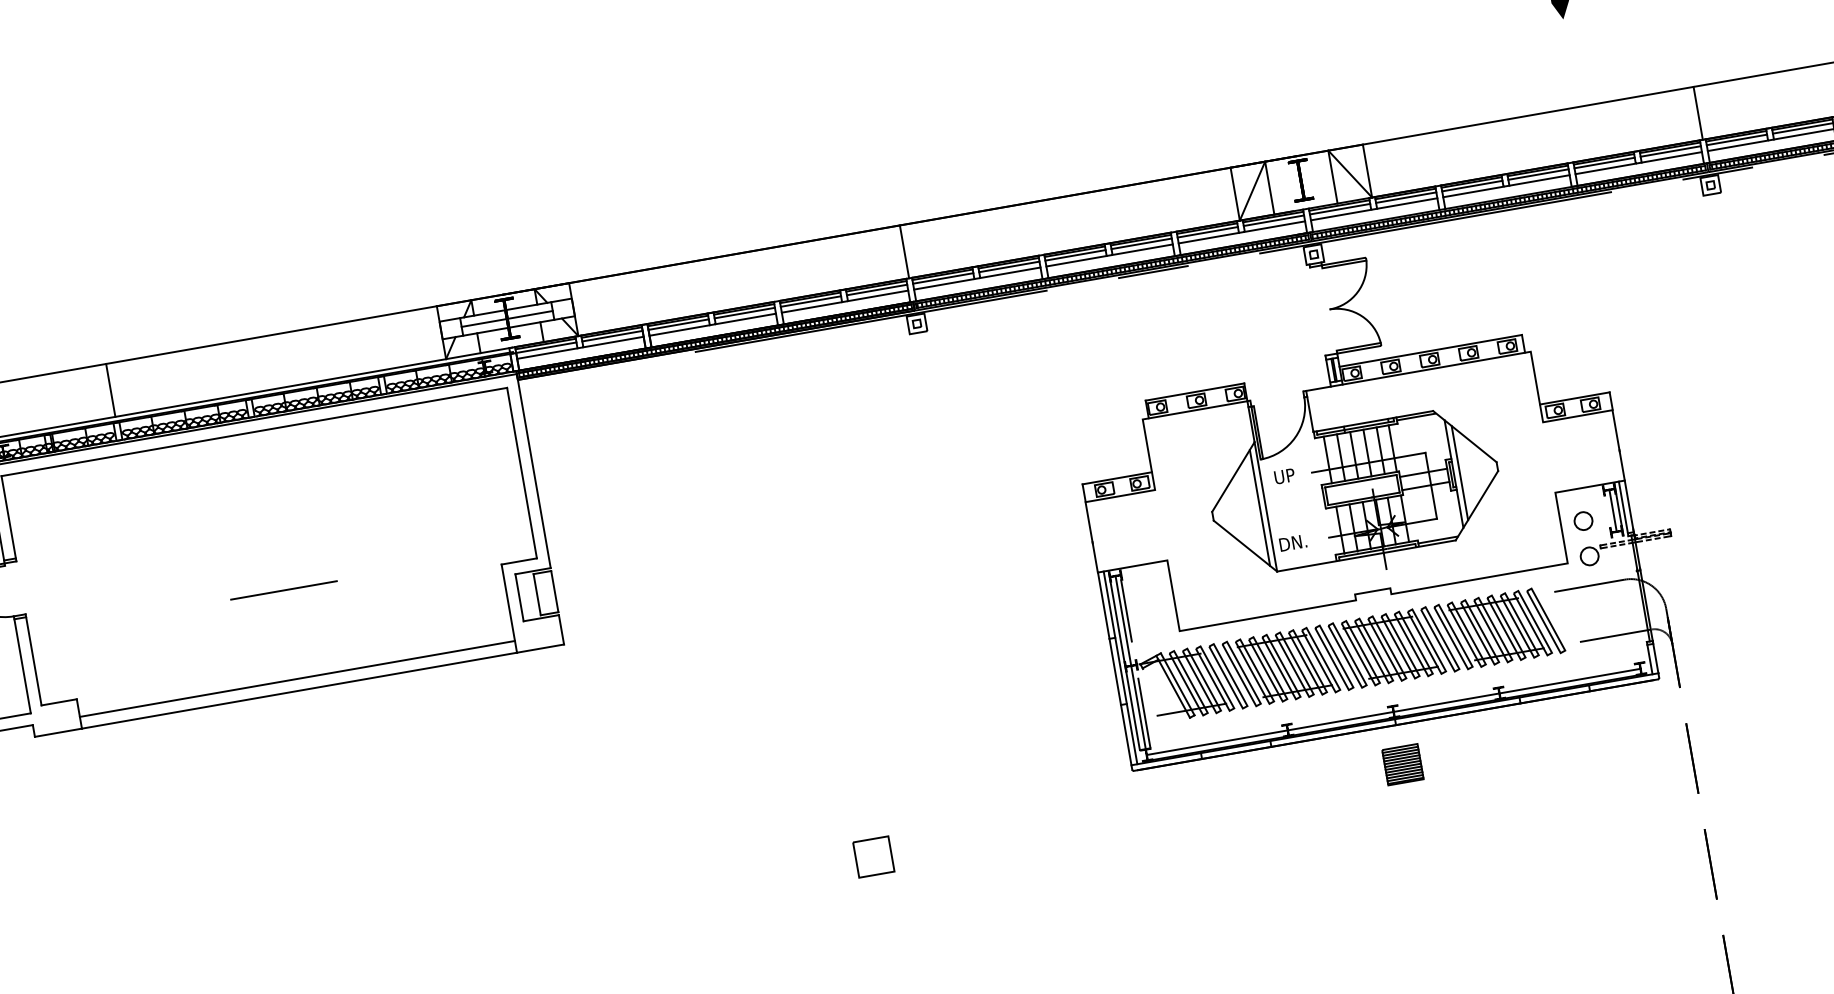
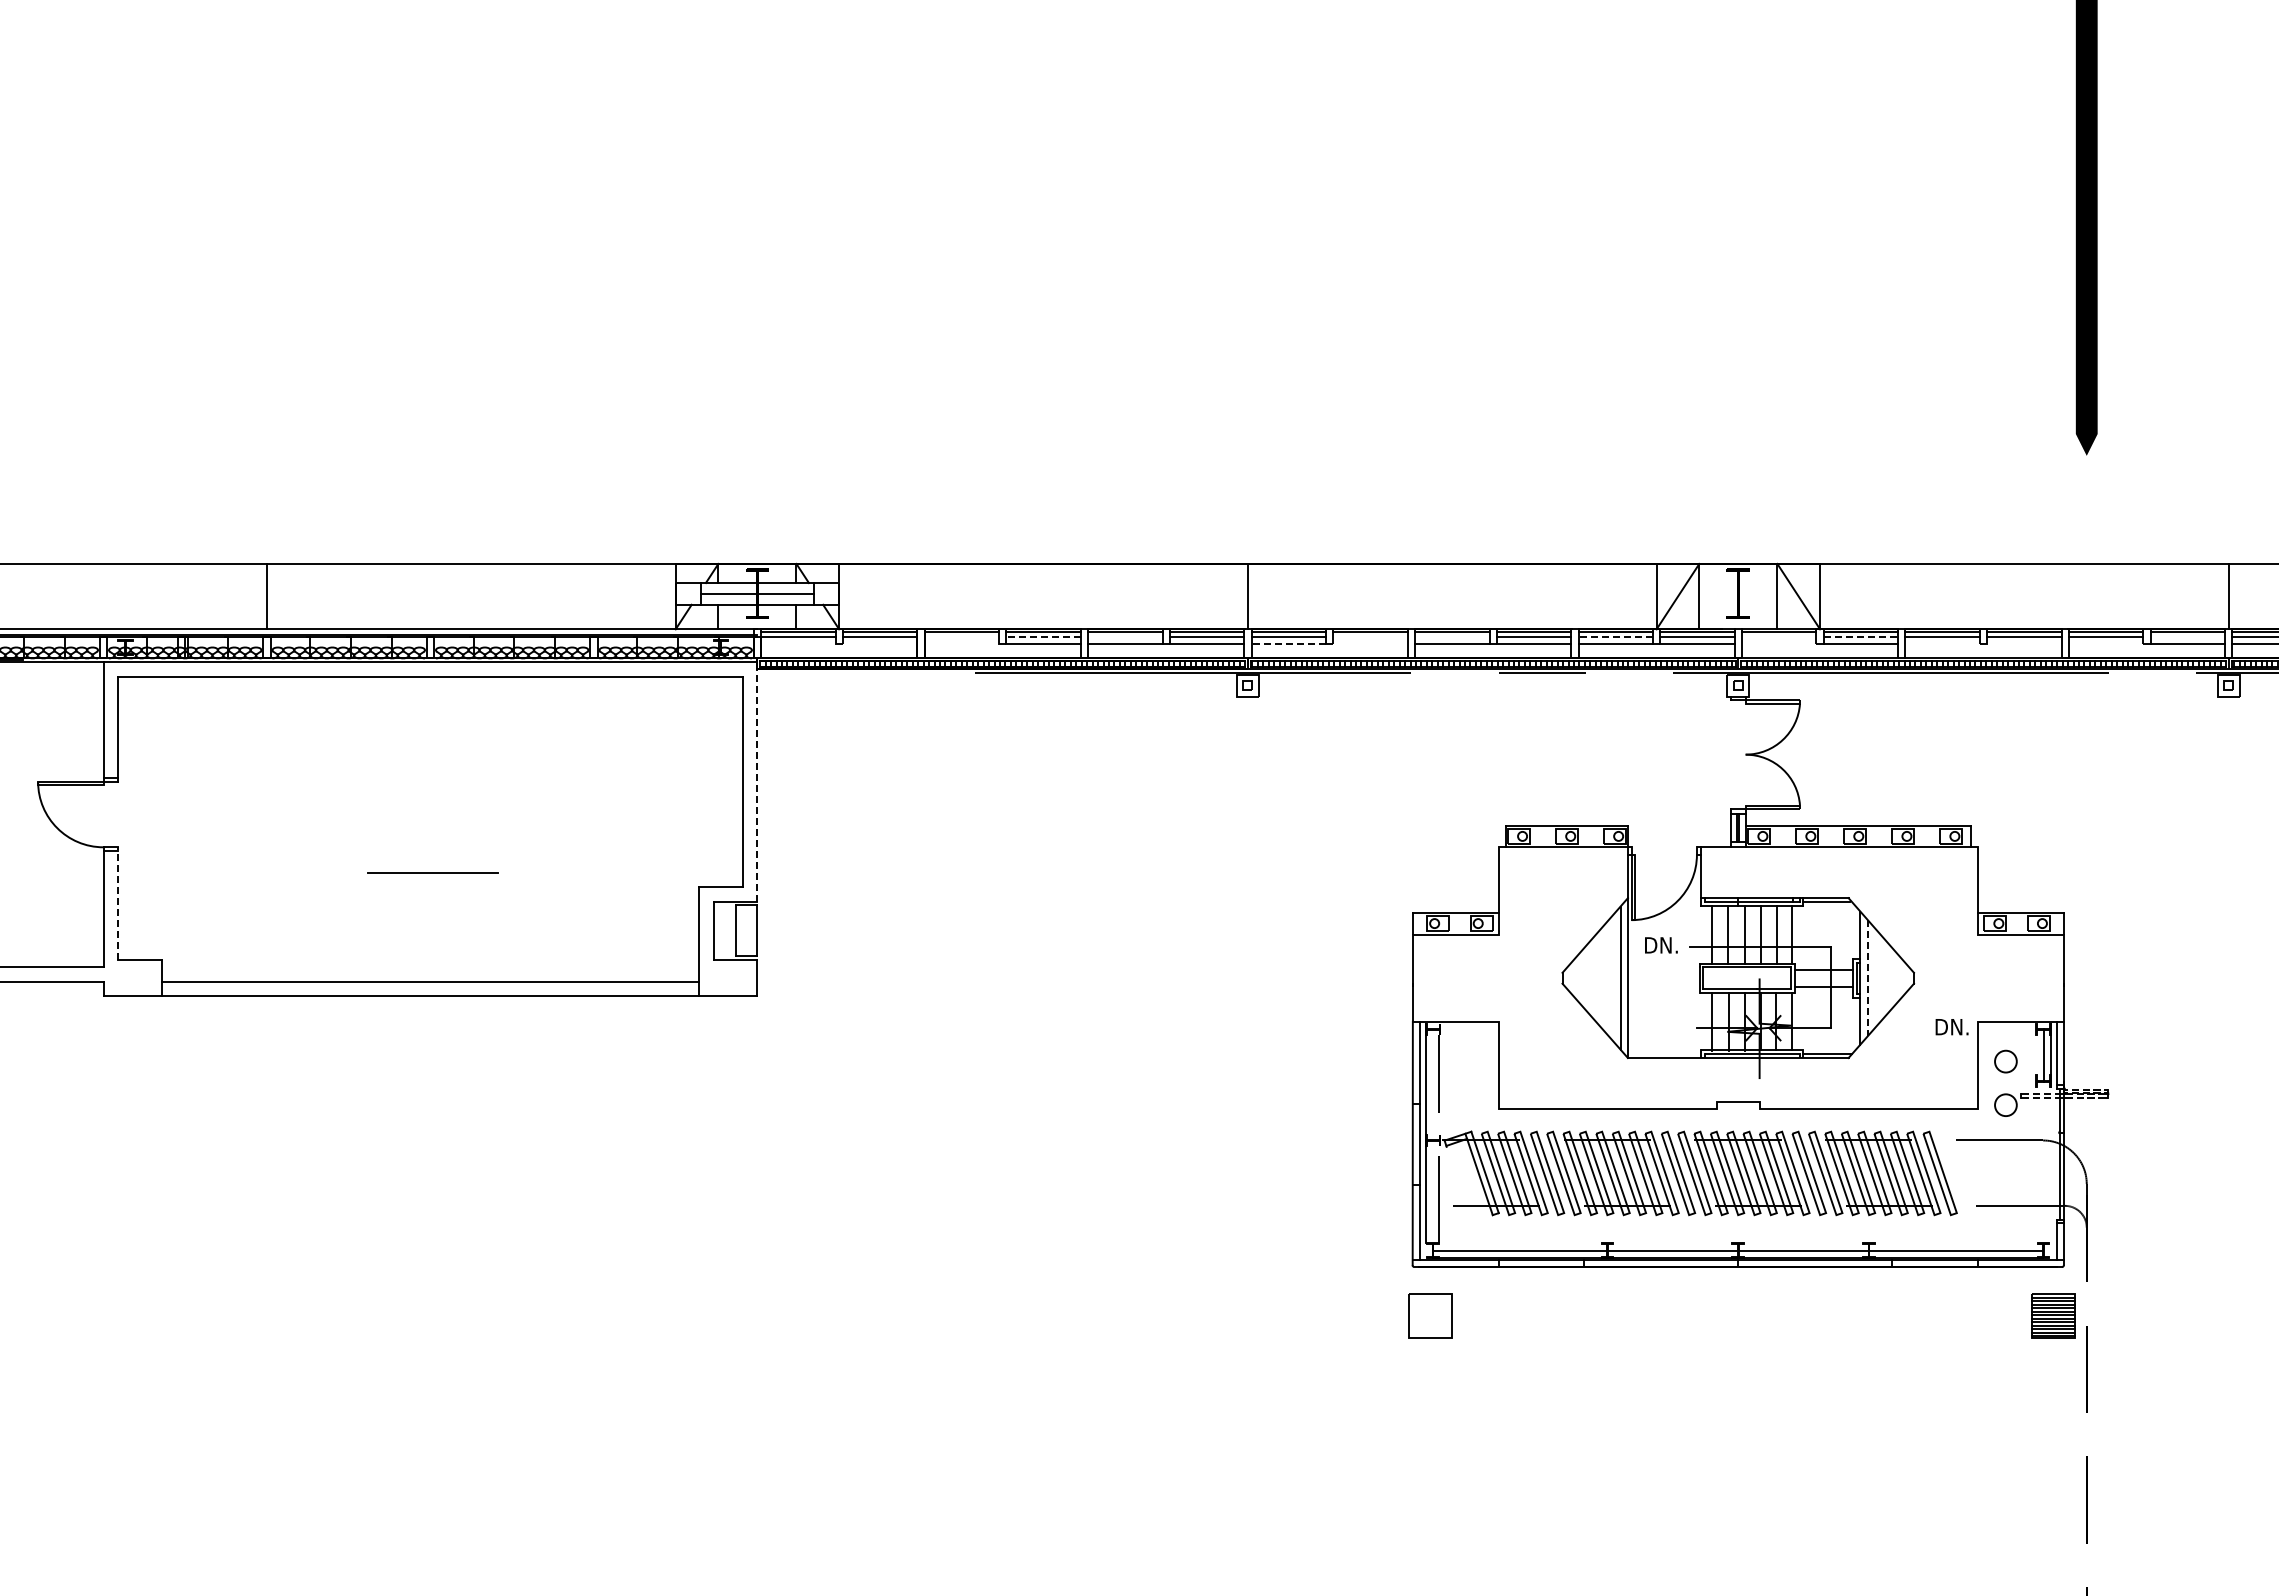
line: (1670, 151) -> (2187, 636), removed
line: (1605, 168) -> (2105, 643), removed
line: (1539, 180) -> (2024, 643), removed
line: (1473, 191) -> (1942, 643), removed
line: (1406, 197) -> (1861, 636), solid -> dashed
line: (1339, 209) -> (1778, 636), removed
line: (1340, 214) -> (1778, 643), removed
line: (1207, 232) -> (1615, 636), solid -> dashed
line: (1075, 255) -> (1452, 636), removed
line: (1009, 266) -> (1370, 636), removed
line: (1010, 272) -> (1370, 643), removed
line: (943, 284) -> (1288, 643), solid -> dashed
line: (811, 301) -> (1125, 636), removed
line: (744, 313) -> (1043, 636), solid -> dashed
line: (678, 324) -> (961, 636), removed
line: (679, 330) -> (961, 643), removed
line: (613, 341) -> (879, 643), removed
line: (547, 353) -> (798, 643), removed
line: (533, 470) -> (757, 781), solid -> dashed
line: (1459, 473) -> (1867, 978), solid -> dashed
text: (1287, 475) -> (1660, 945), UP -> DN.
text: (1292, 543) -> (1951, 1027), moved
line: (33, 659) -> (118, 903), solid -> dashed
line: (1130, 662) -> (1433, 1136), removed
part: (1402, 764) -> (2053, 1315), moved
part: (873, 856) -> (1430, 1315), moved

